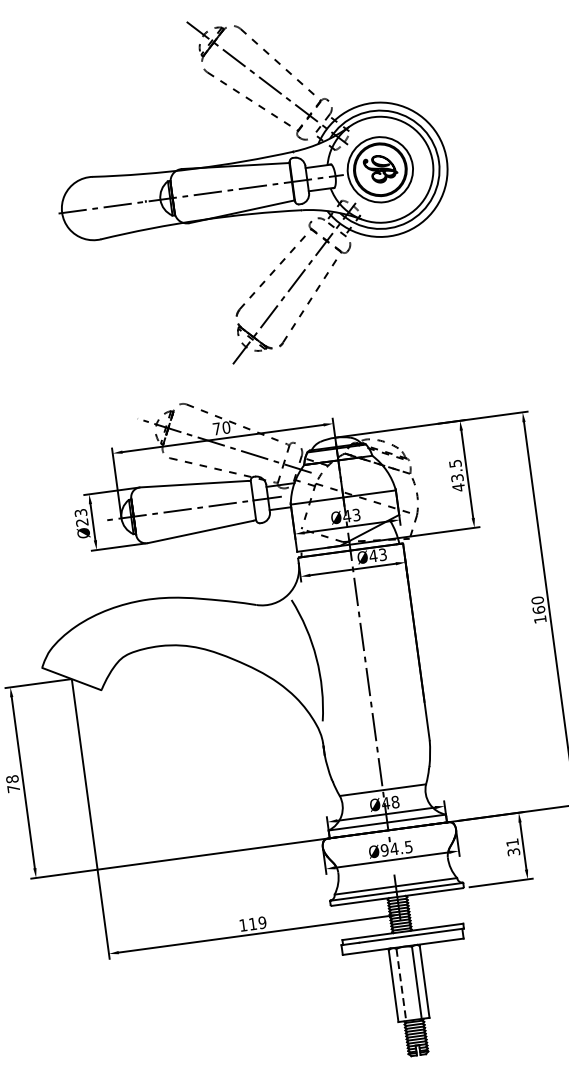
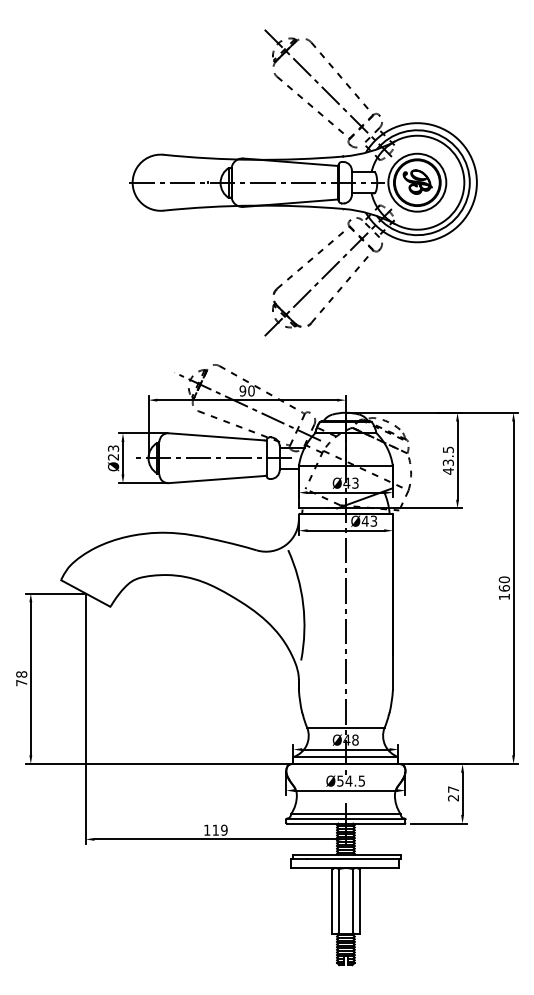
text: (216, 428) -> (242, 390), 70 -> 90
text: (513, 847) -> (453, 793), 31 -> 27
text: (384, 849) -> (340, 780), Ø94.5 -> Ø54.5
line: (400, 985) -> (338, 901), dashed -> solid

